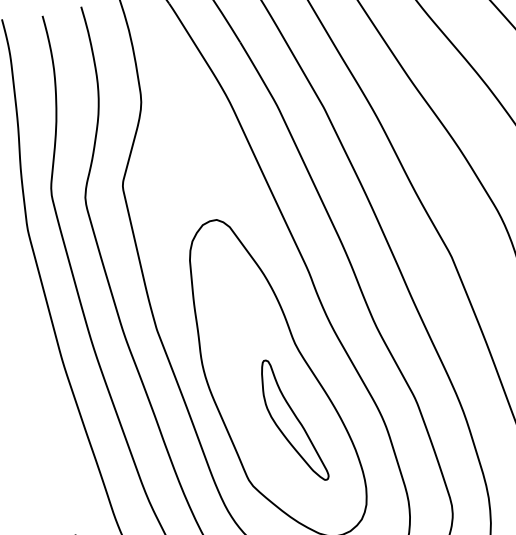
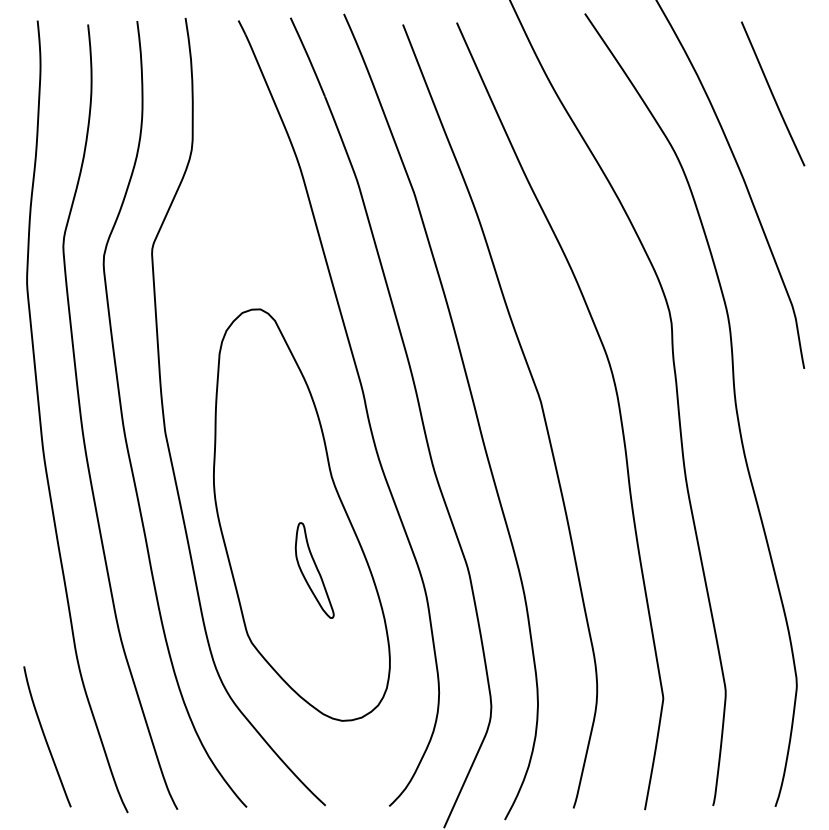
part: (293, 420) -> (314, 570), size x0.6

